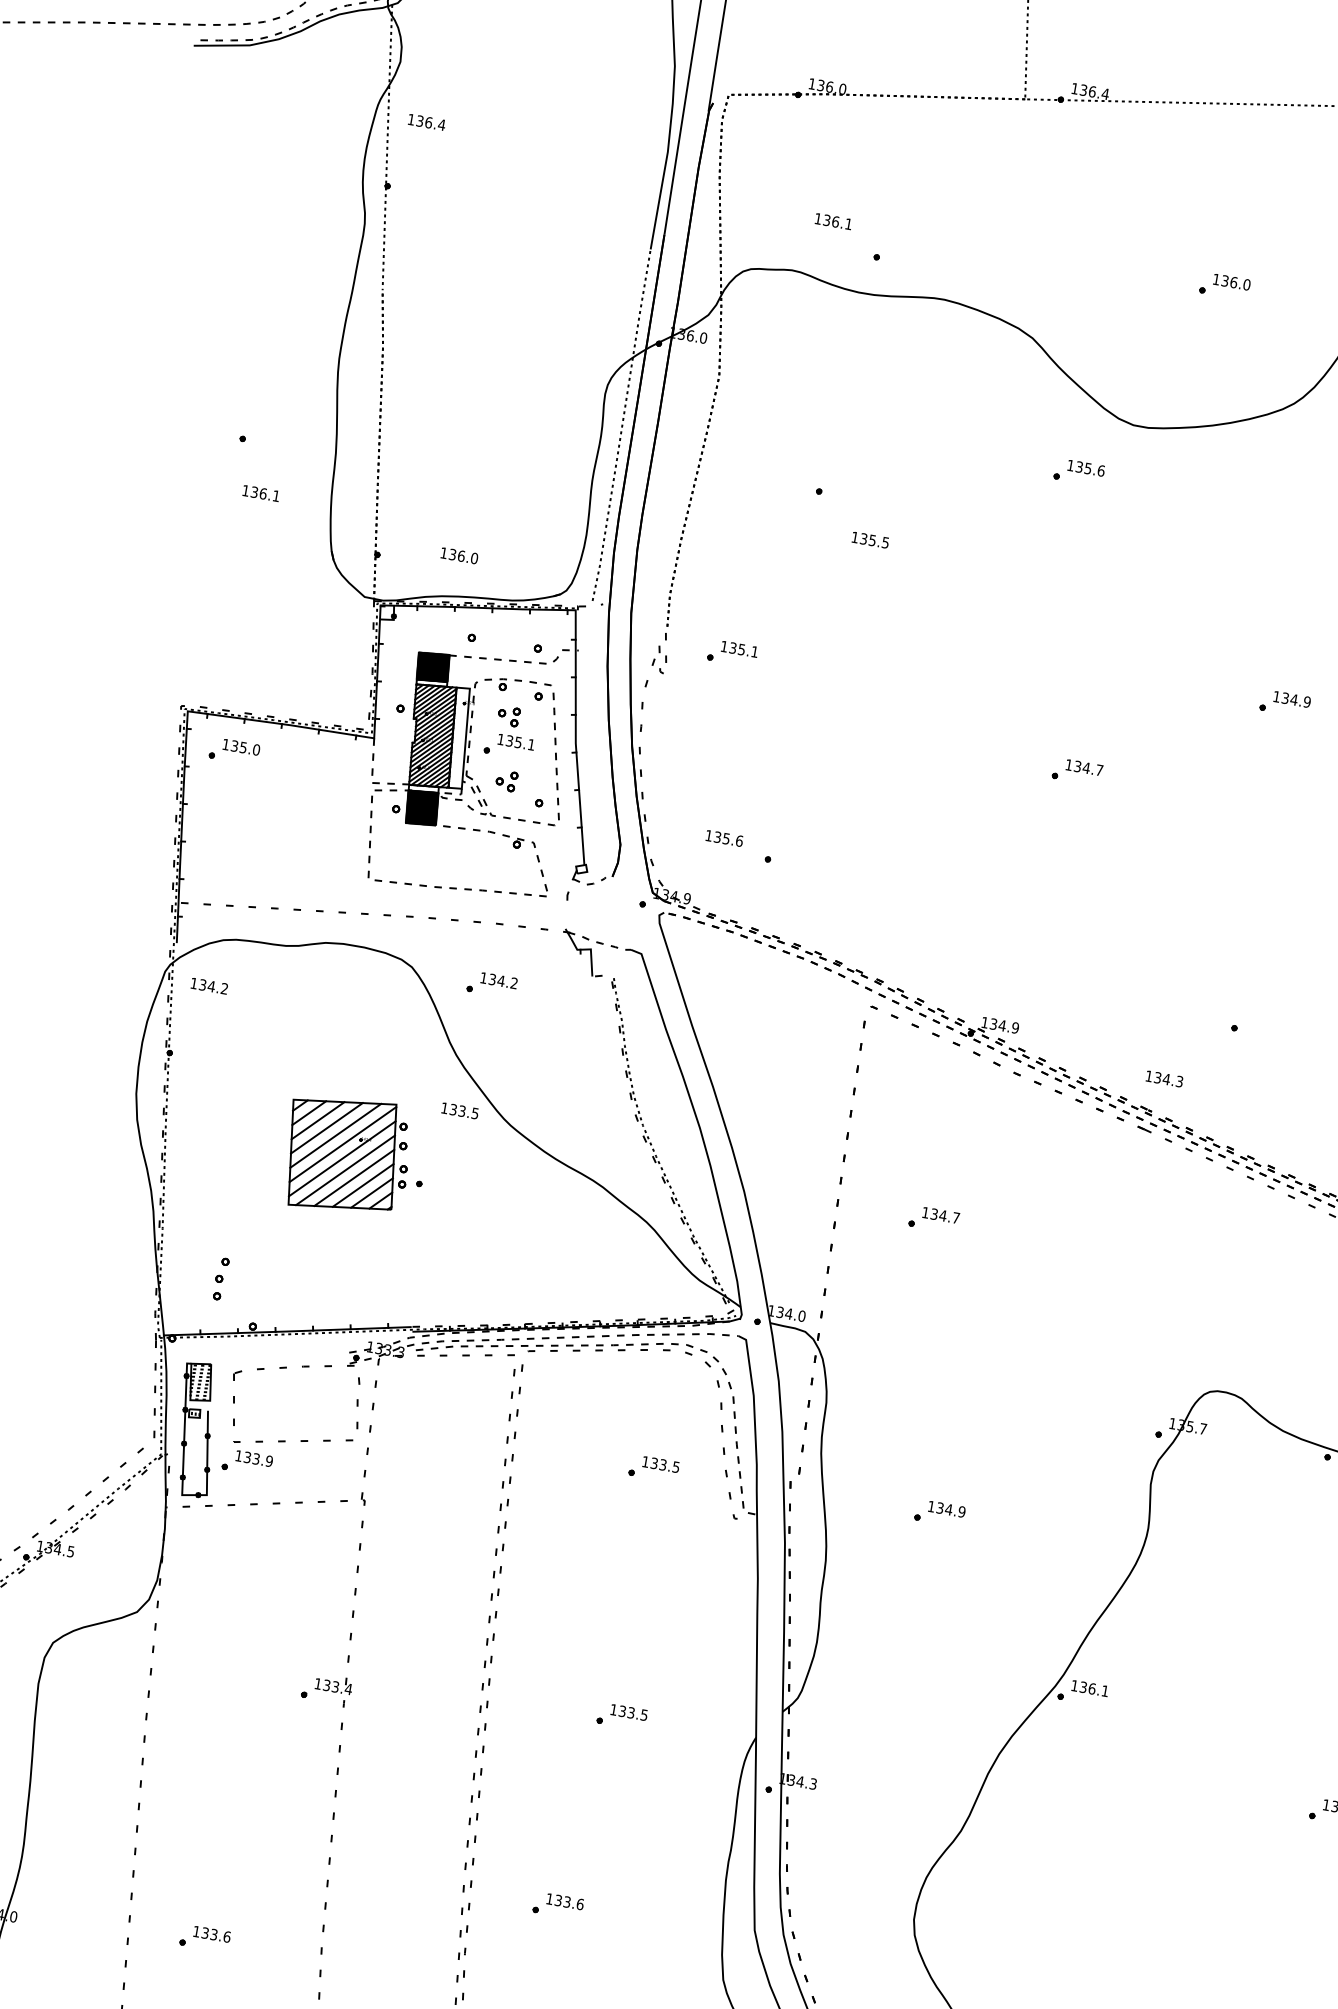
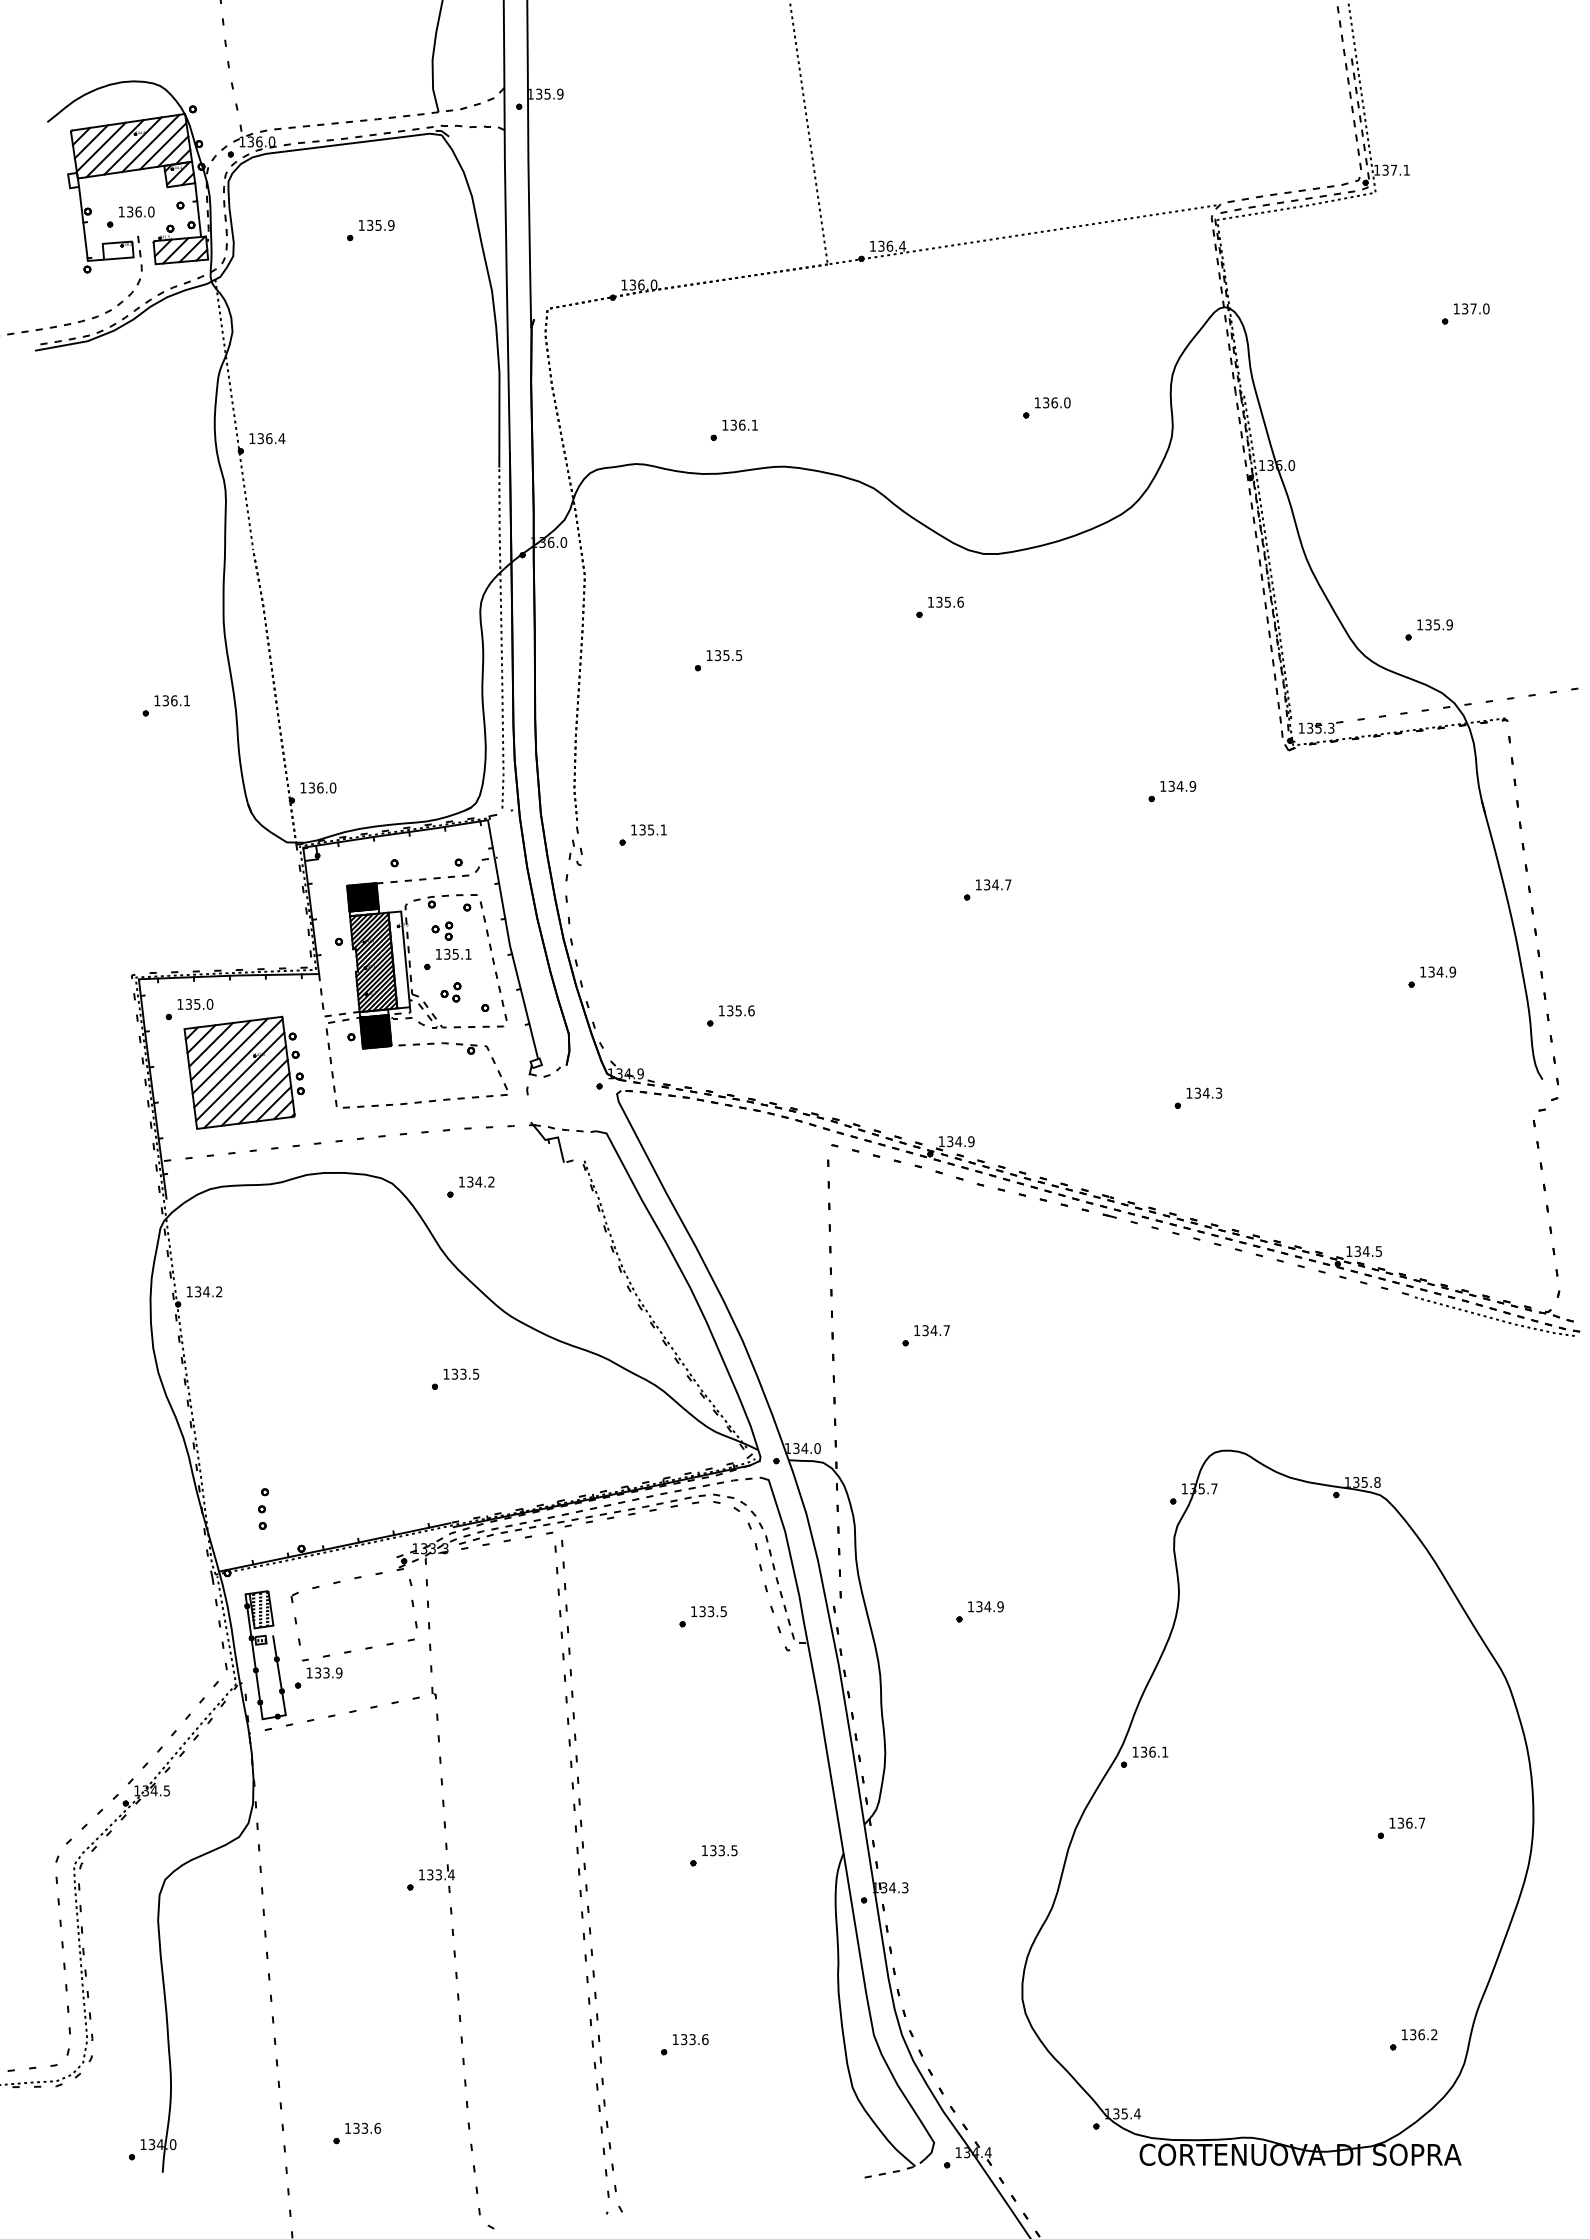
text: (427, 122) -> (267, 438), moved
text: (833, 220) -> (739, 424), moved
text: (260, 493) -> (171, 700), moved
text: (870, 540) -> (724, 655), moved
text: (459, 555) -> (318, 787), moved
text: (724, 838) -> (736, 1010), moved
text: (209, 985) -> (204, 1291), moved
text: (1164, 1078) -> (1204, 1092), moved
text: (460, 1110) -> (461, 1373), moved
part: (346, 1155) -> (243, 1072), moved

